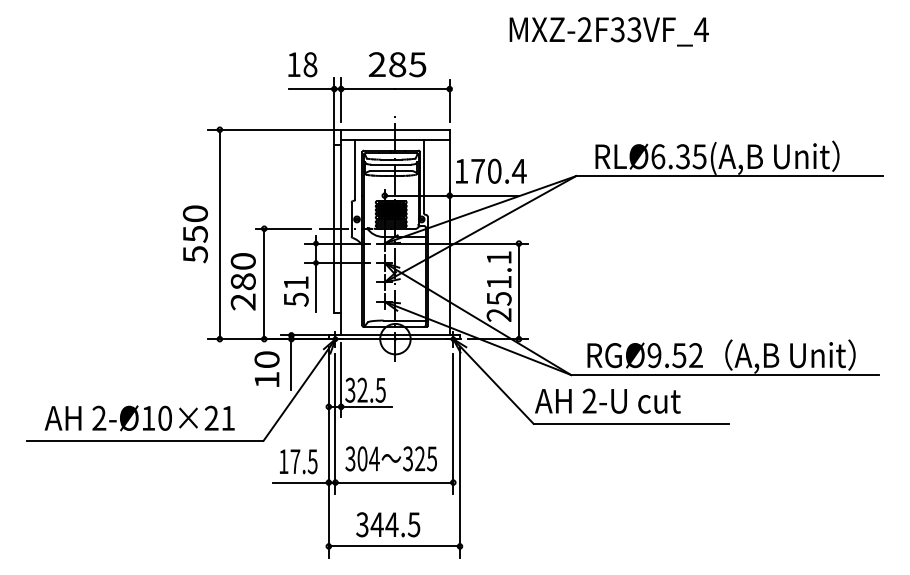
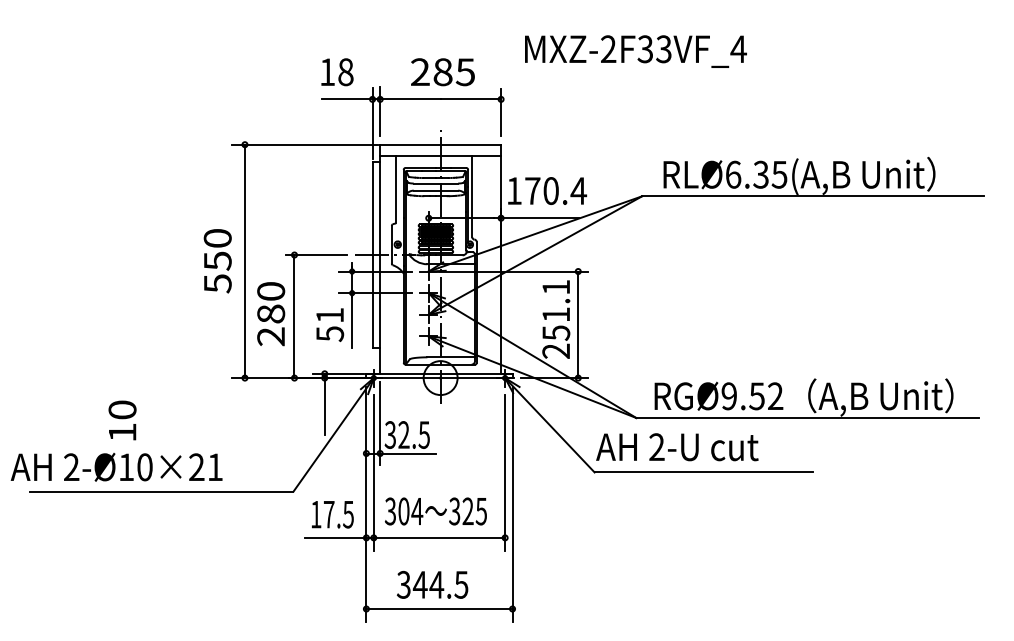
text: (608, 31) -> (635, 51), moved
text: (266, 369) -> (122, 420), moved
text: (139, 418) -> (116, 467), moved

